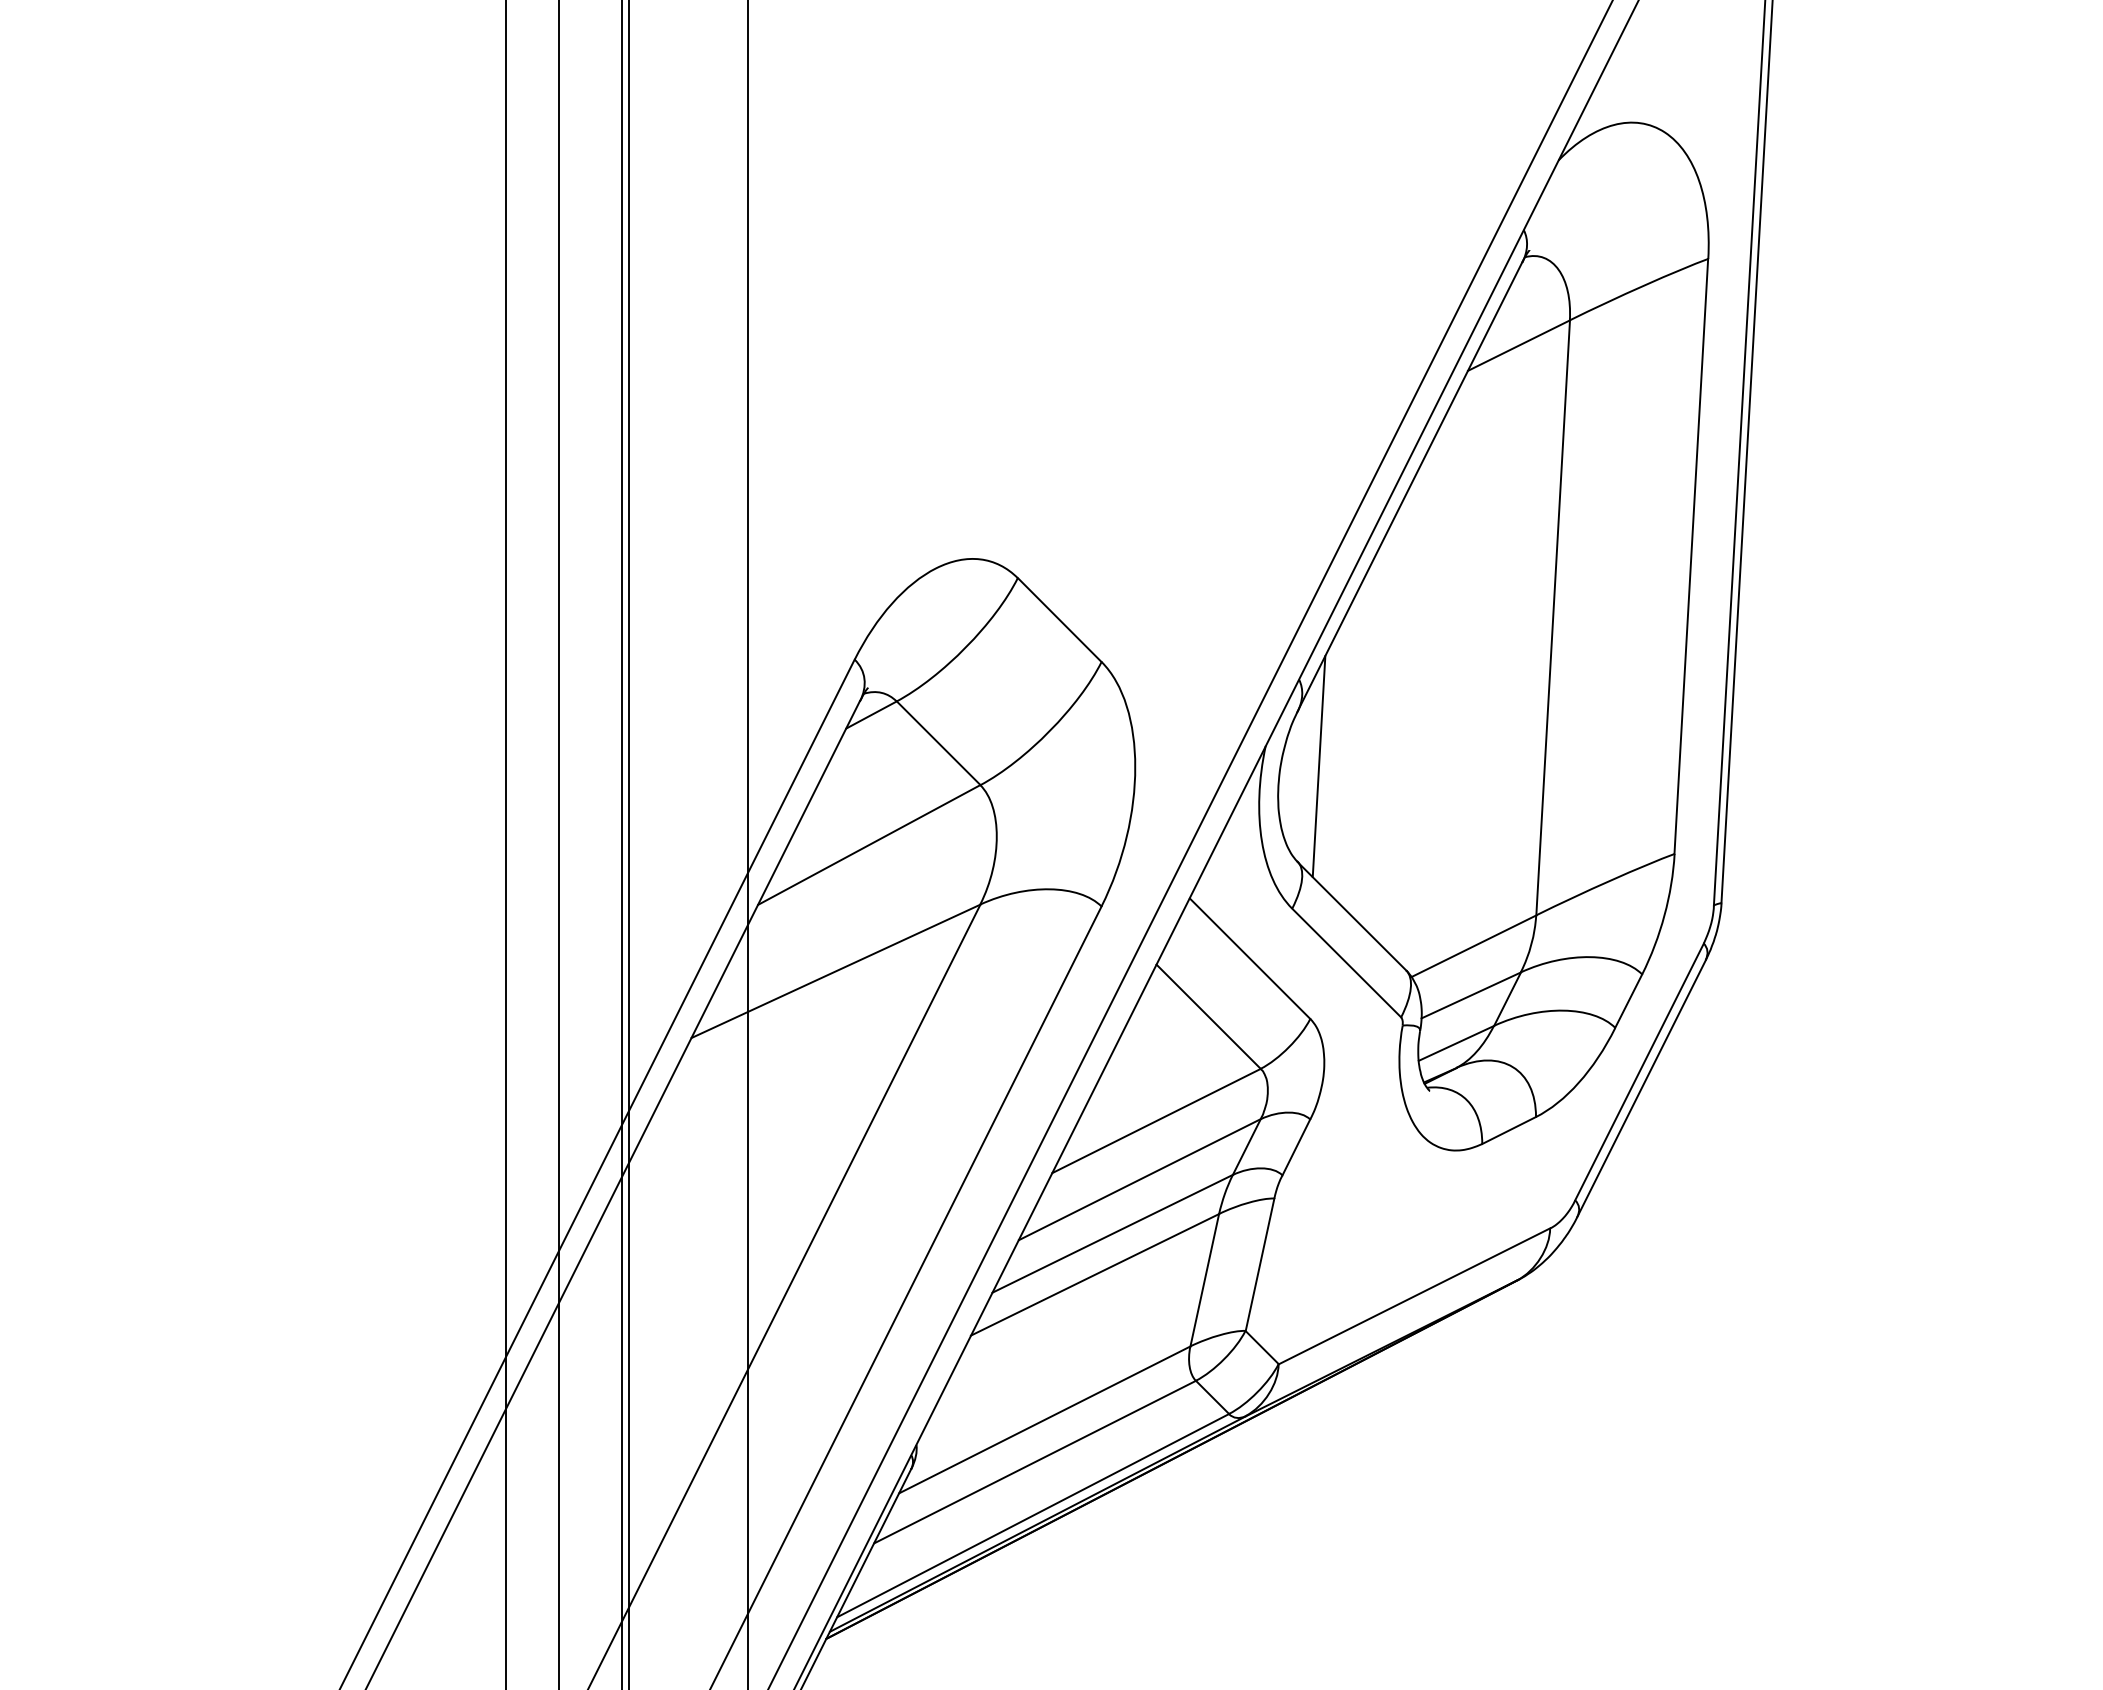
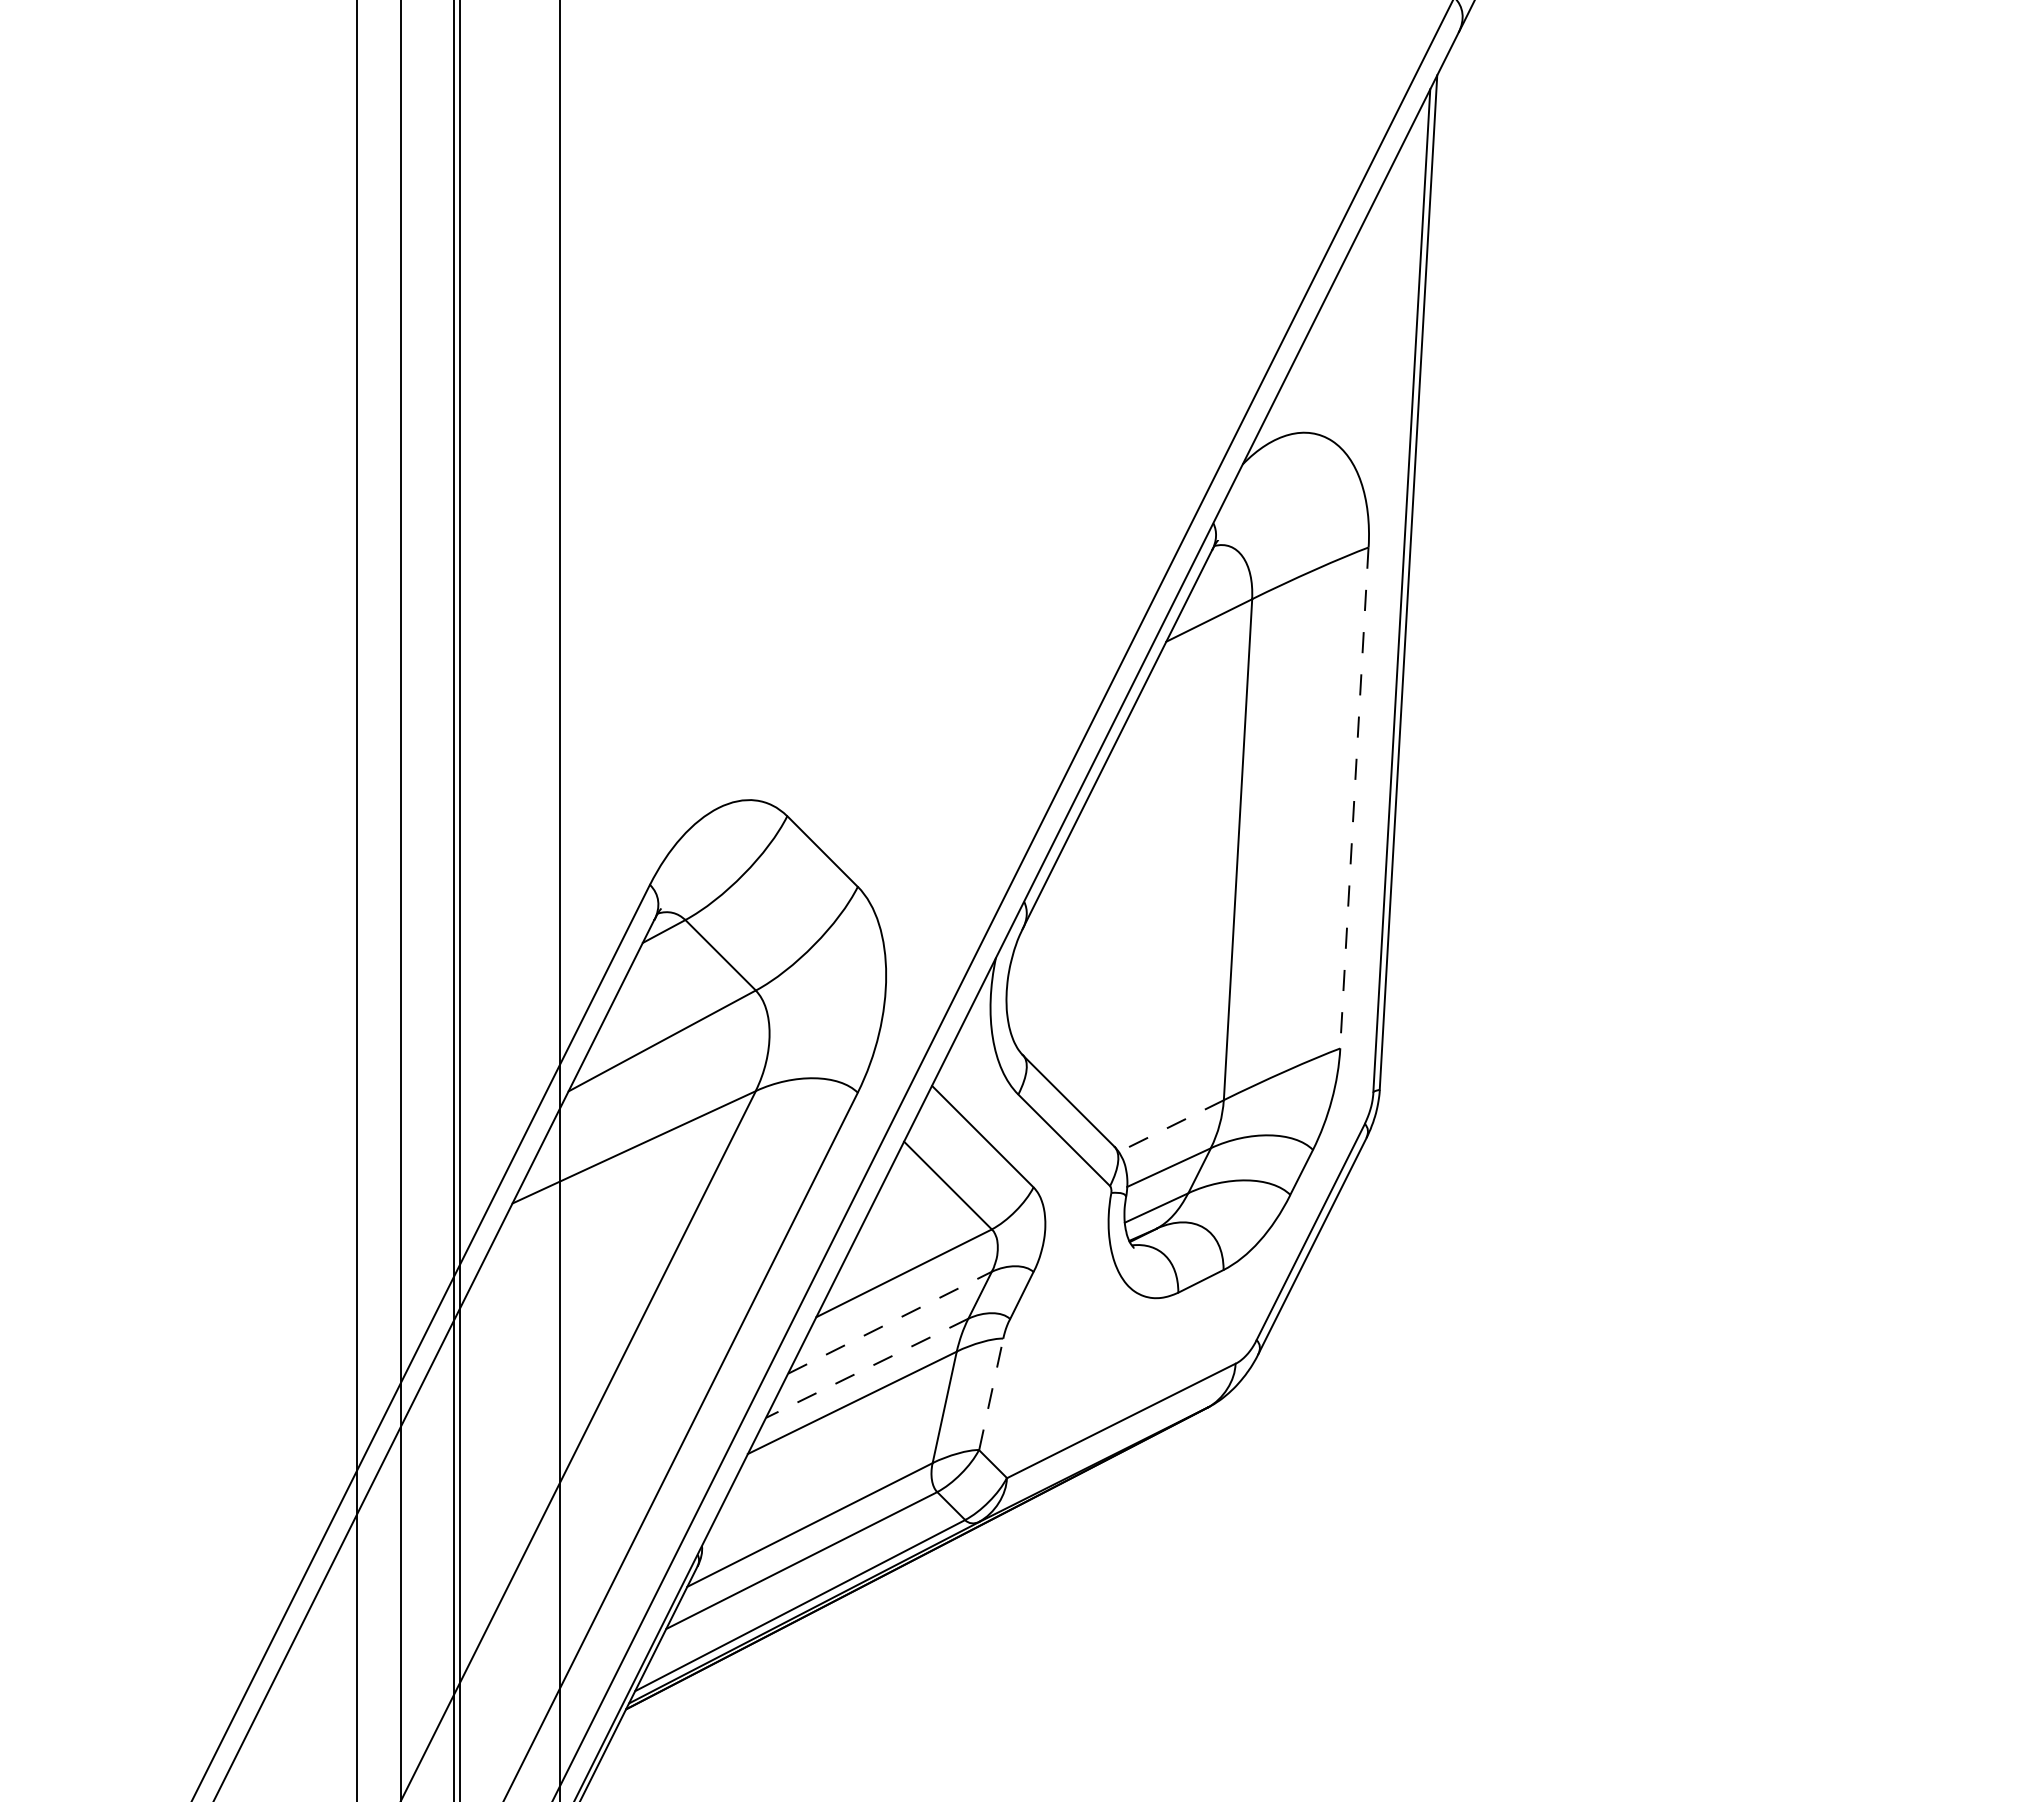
line: (1691, 557) -> (1354, 798), solid -> dashed
line: (1318, 766) -> (1040, 974), removed
line: (1472, 946) -> (1170, 1126), solid -> dashed
line: (1140, 1179) -> (890, 1322), solid -> dashed
line: (1113, 1234) -> (867, 1368), solid -> dashed
line: (1260, 1264) -> (991, 1394), solid -> dashed

